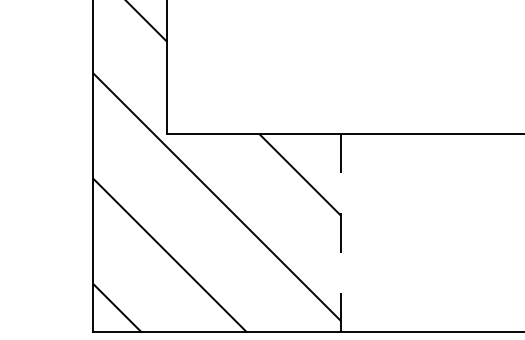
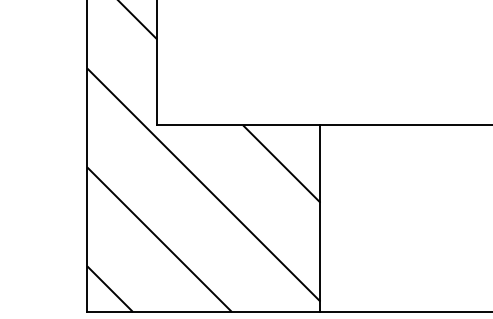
line: (341, 232) -> (320, 218), dashed -> solid

